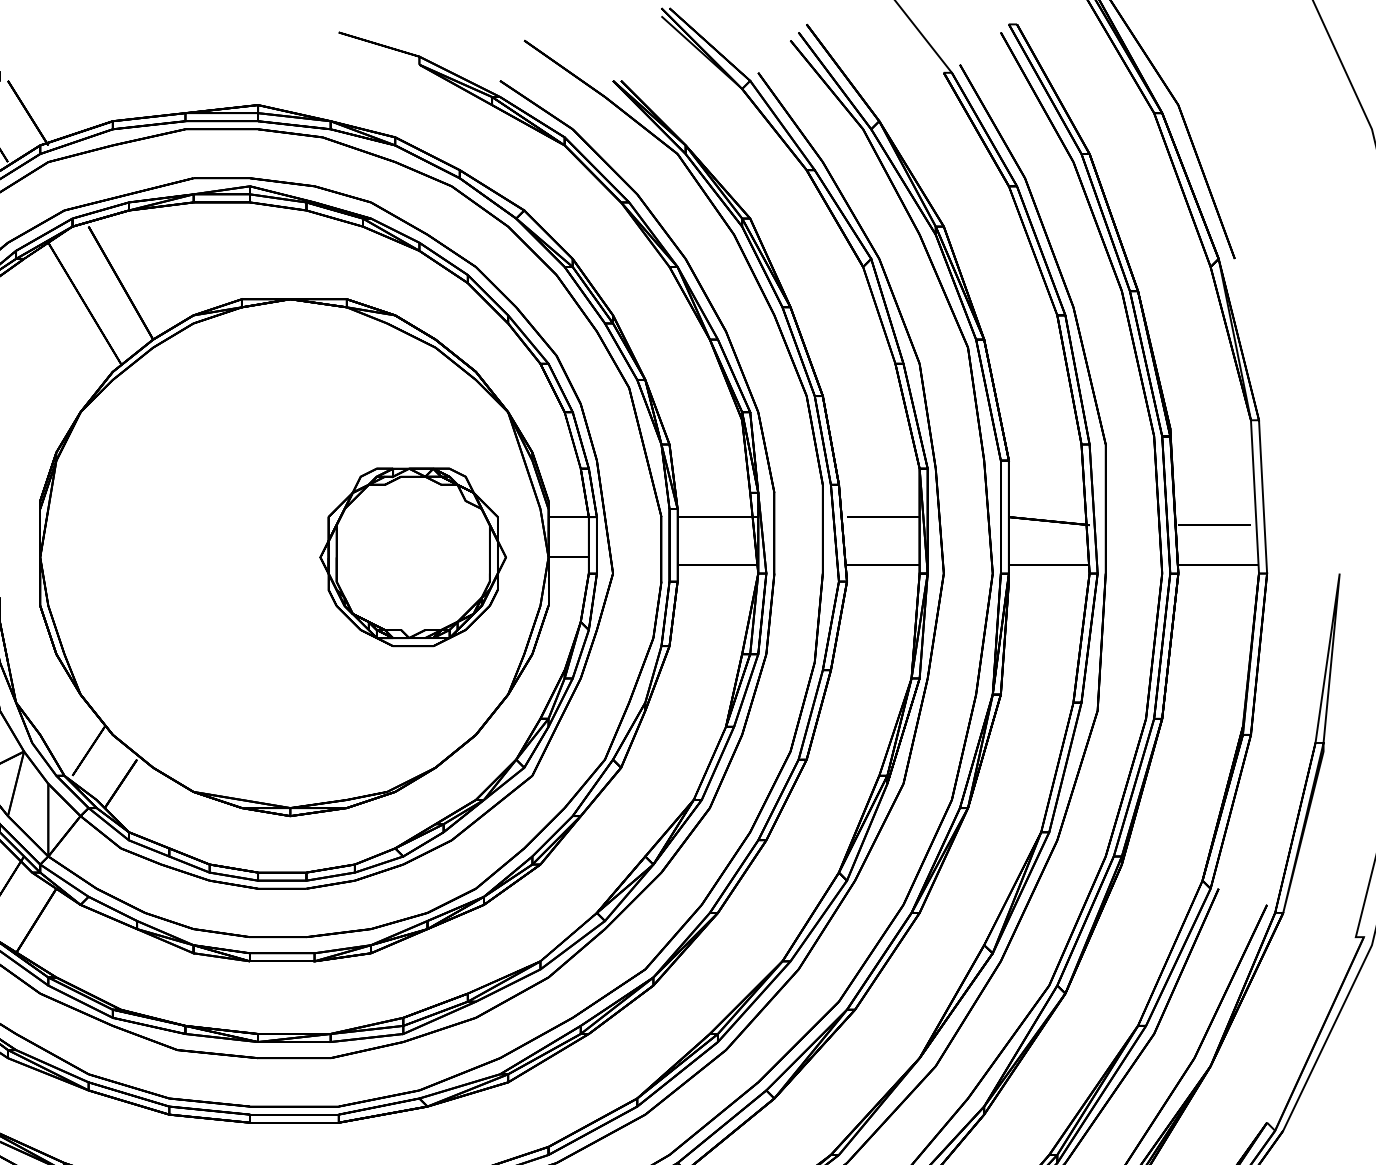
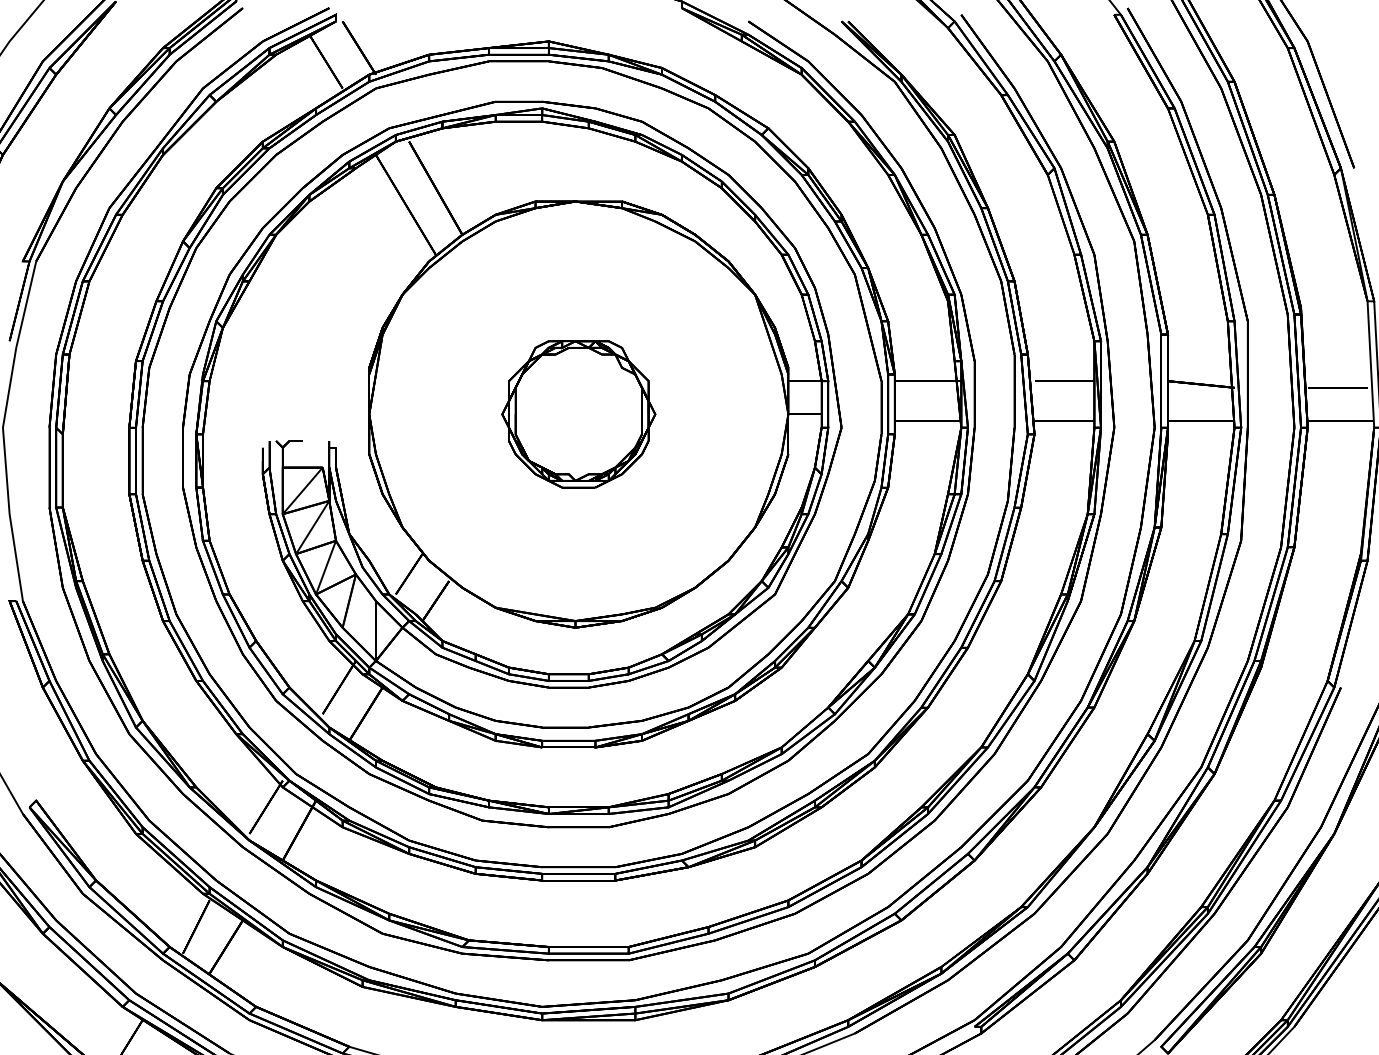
part: (412, 557) -> (578, 414), moved

